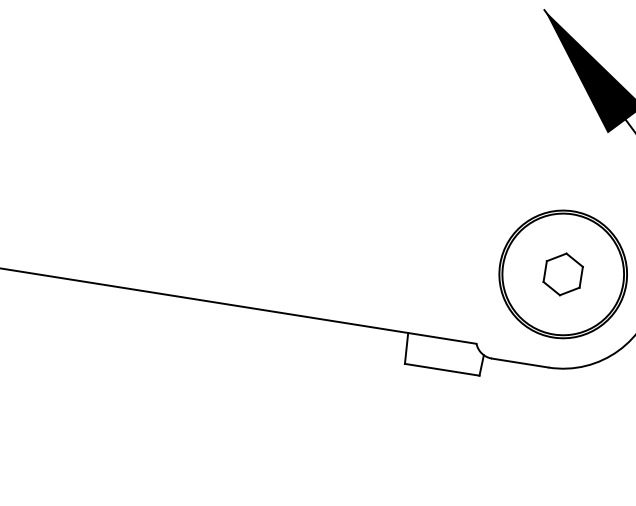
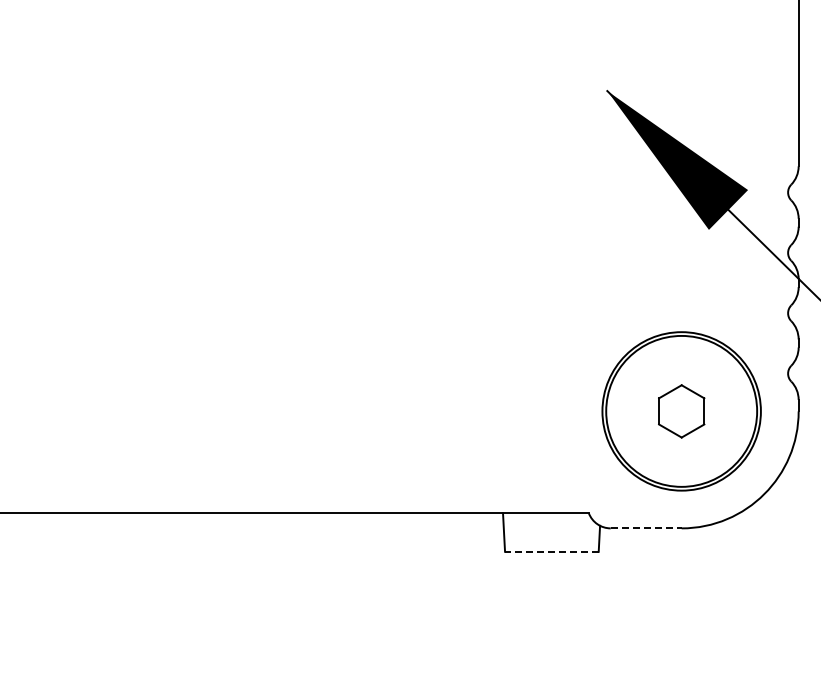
line: (520, 363) -> (646, 528), solid -> dashed
line: (441, 369) -> (551, 551), solid -> dashed

